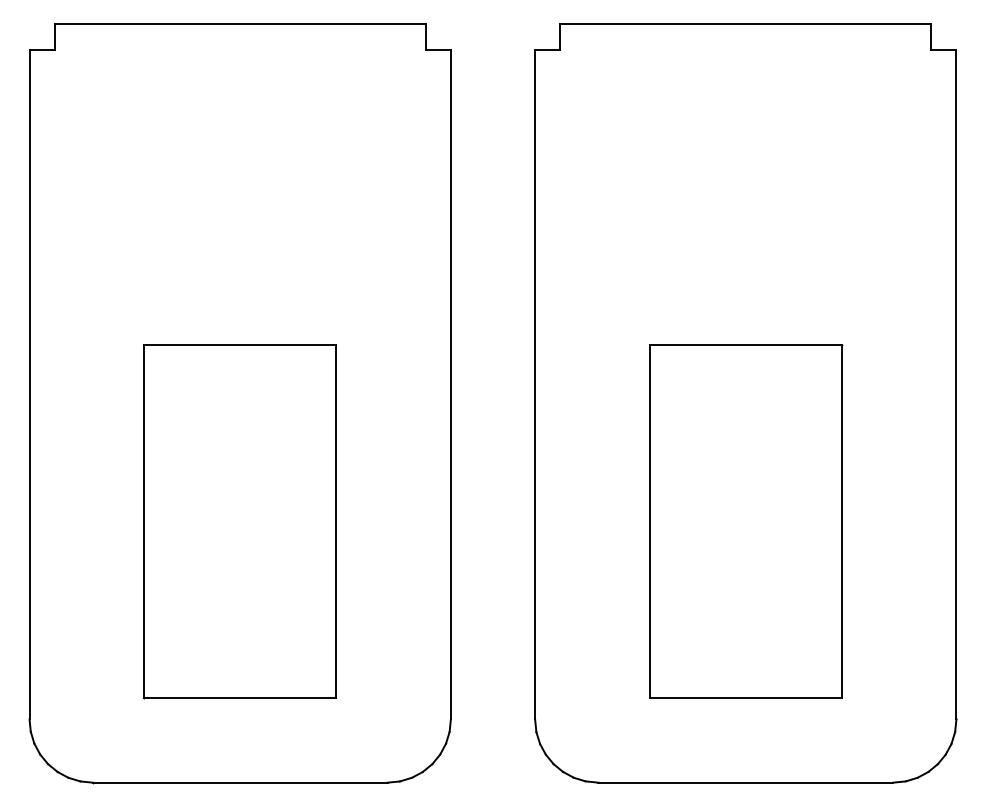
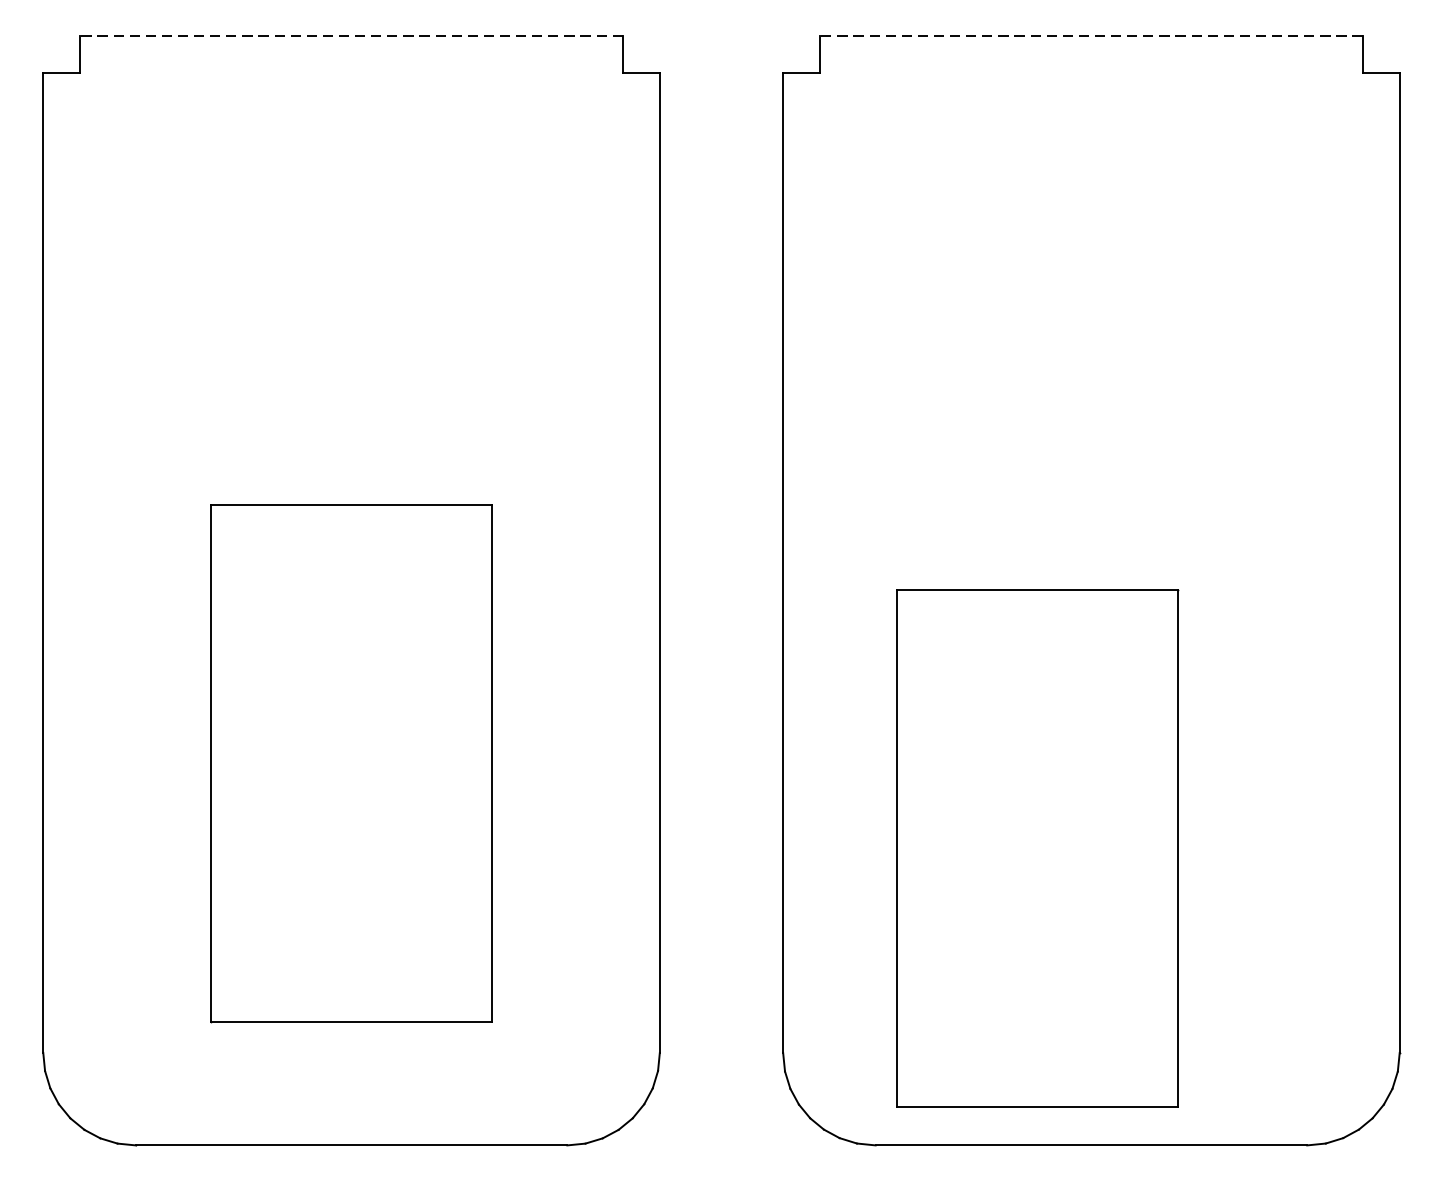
line: (239, 24) -> (350, 35), solid -> dashed
line: (745, 24) -> (1091, 35), solid -> dashed
part: (746, 521) -> (1038, 848), moved

